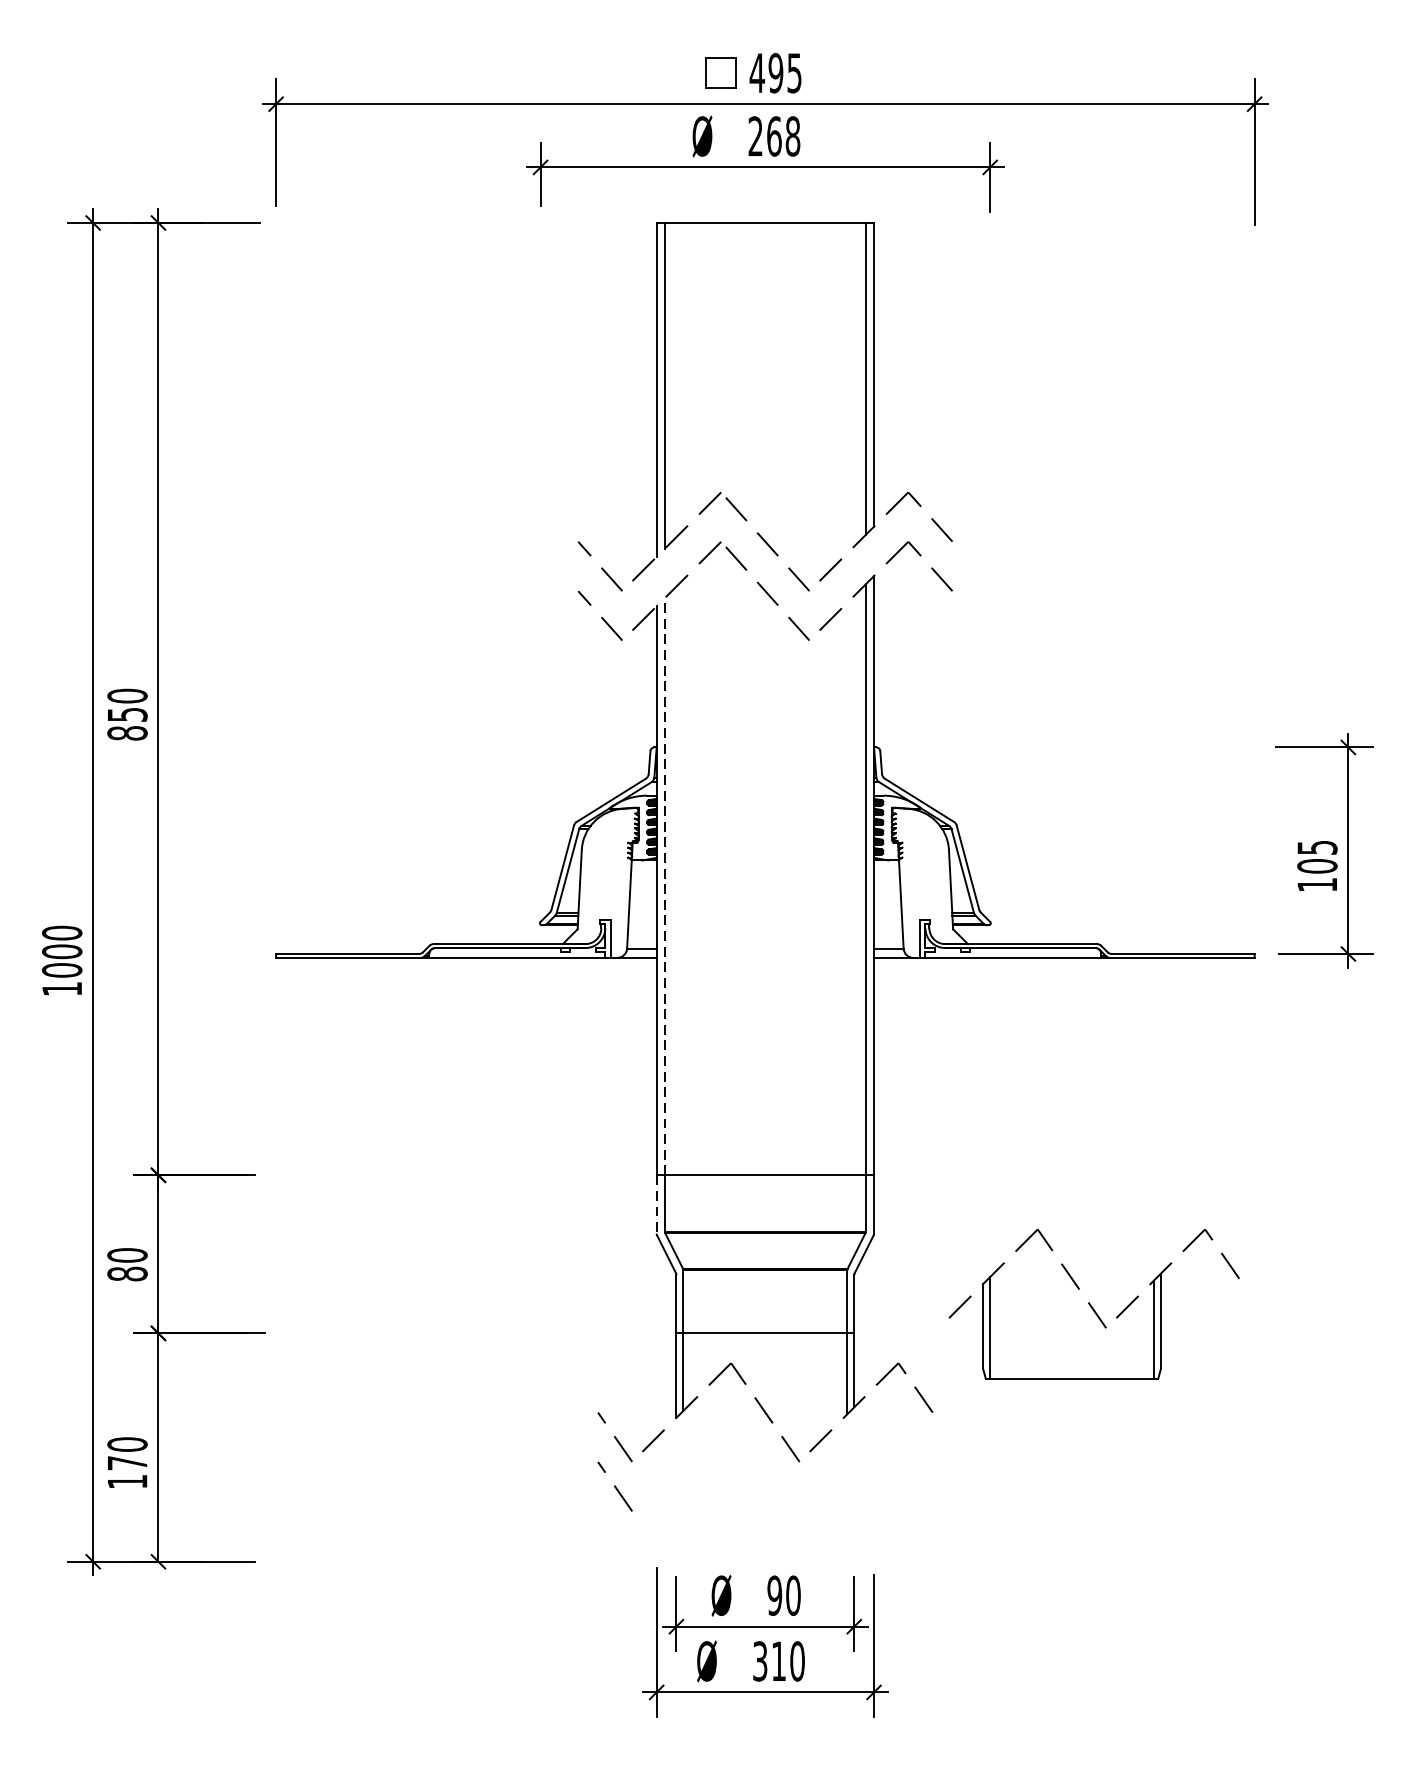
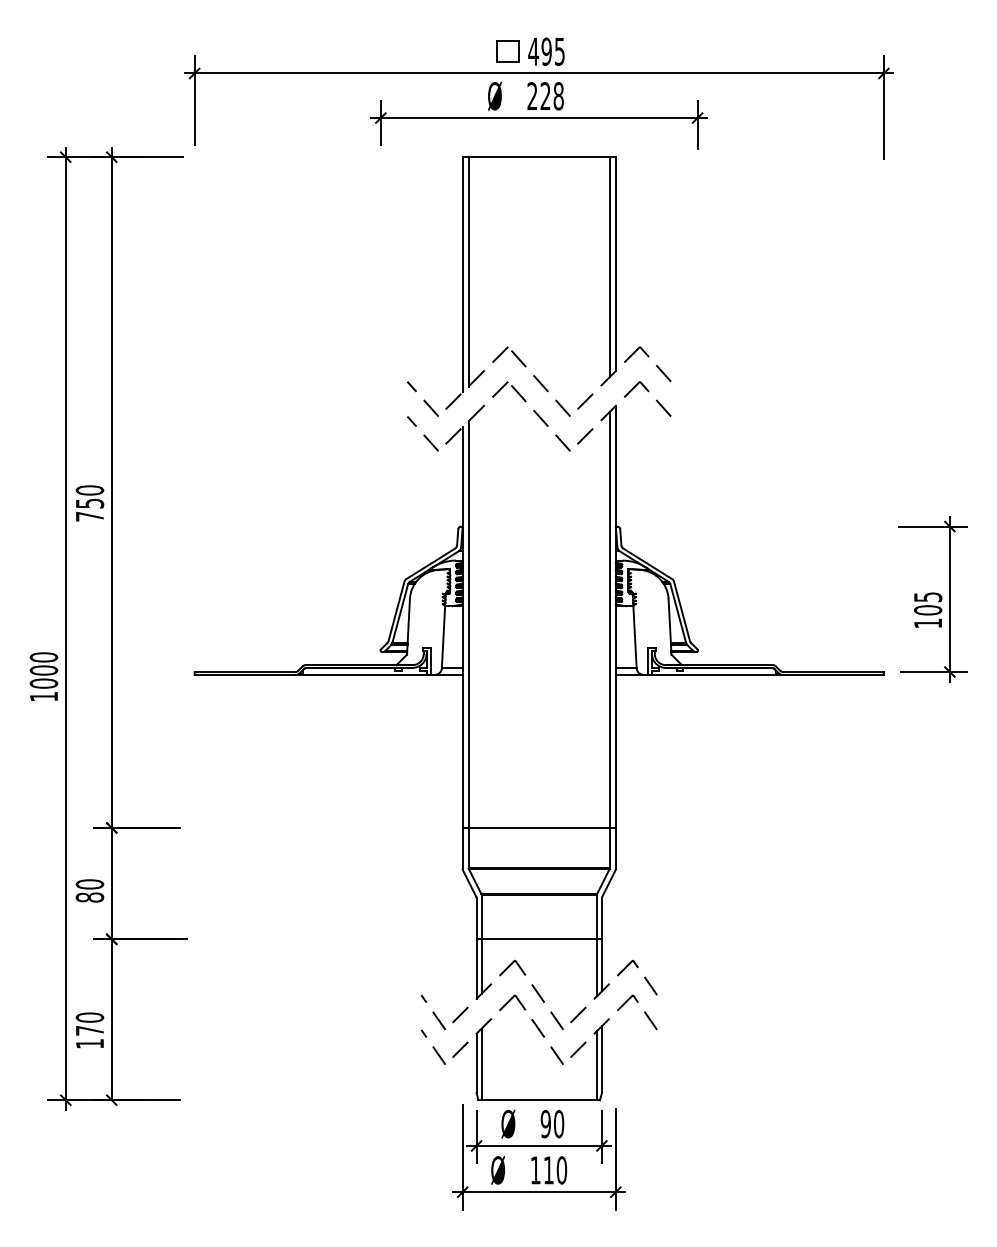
text: (774, 136) -> (545, 96), 268 -> 228
text: (126, 733) -> (89, 516), 850 -> 750
line: (664, 886) -> (468, 624), dashed -> solid
line: (656, 1204) -> (462, 848), dashed -> solid
part: (1093, 1303) -> (554, 1047), moved
text: (760, 1661) -> (535, 1170), 310 -> 110

